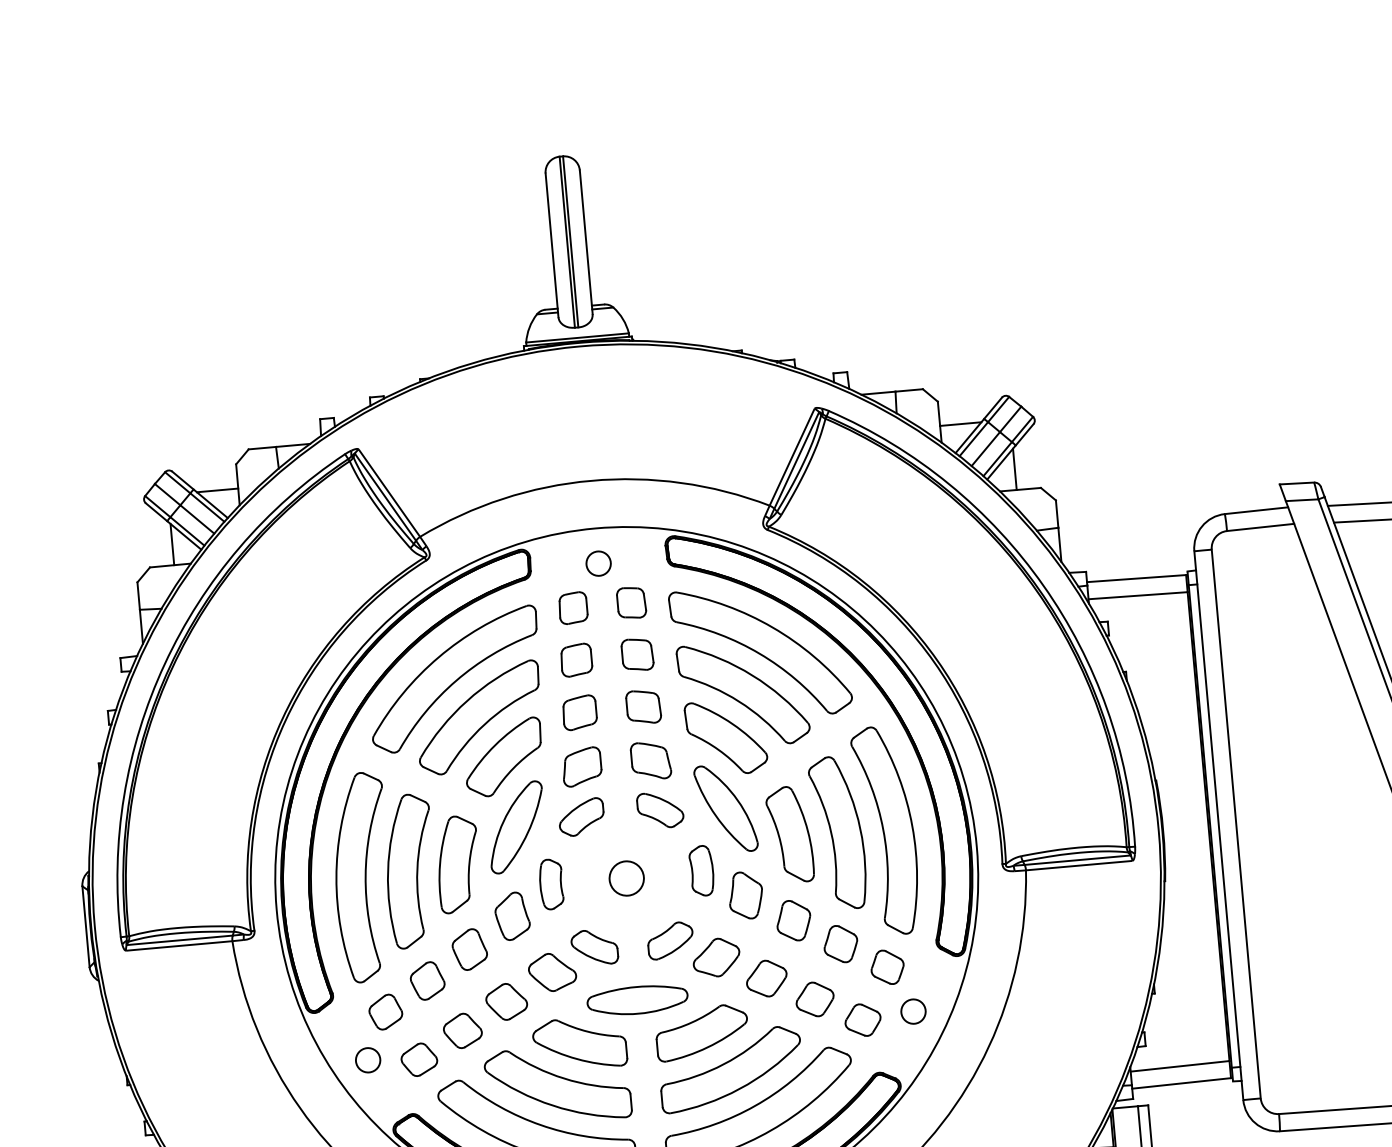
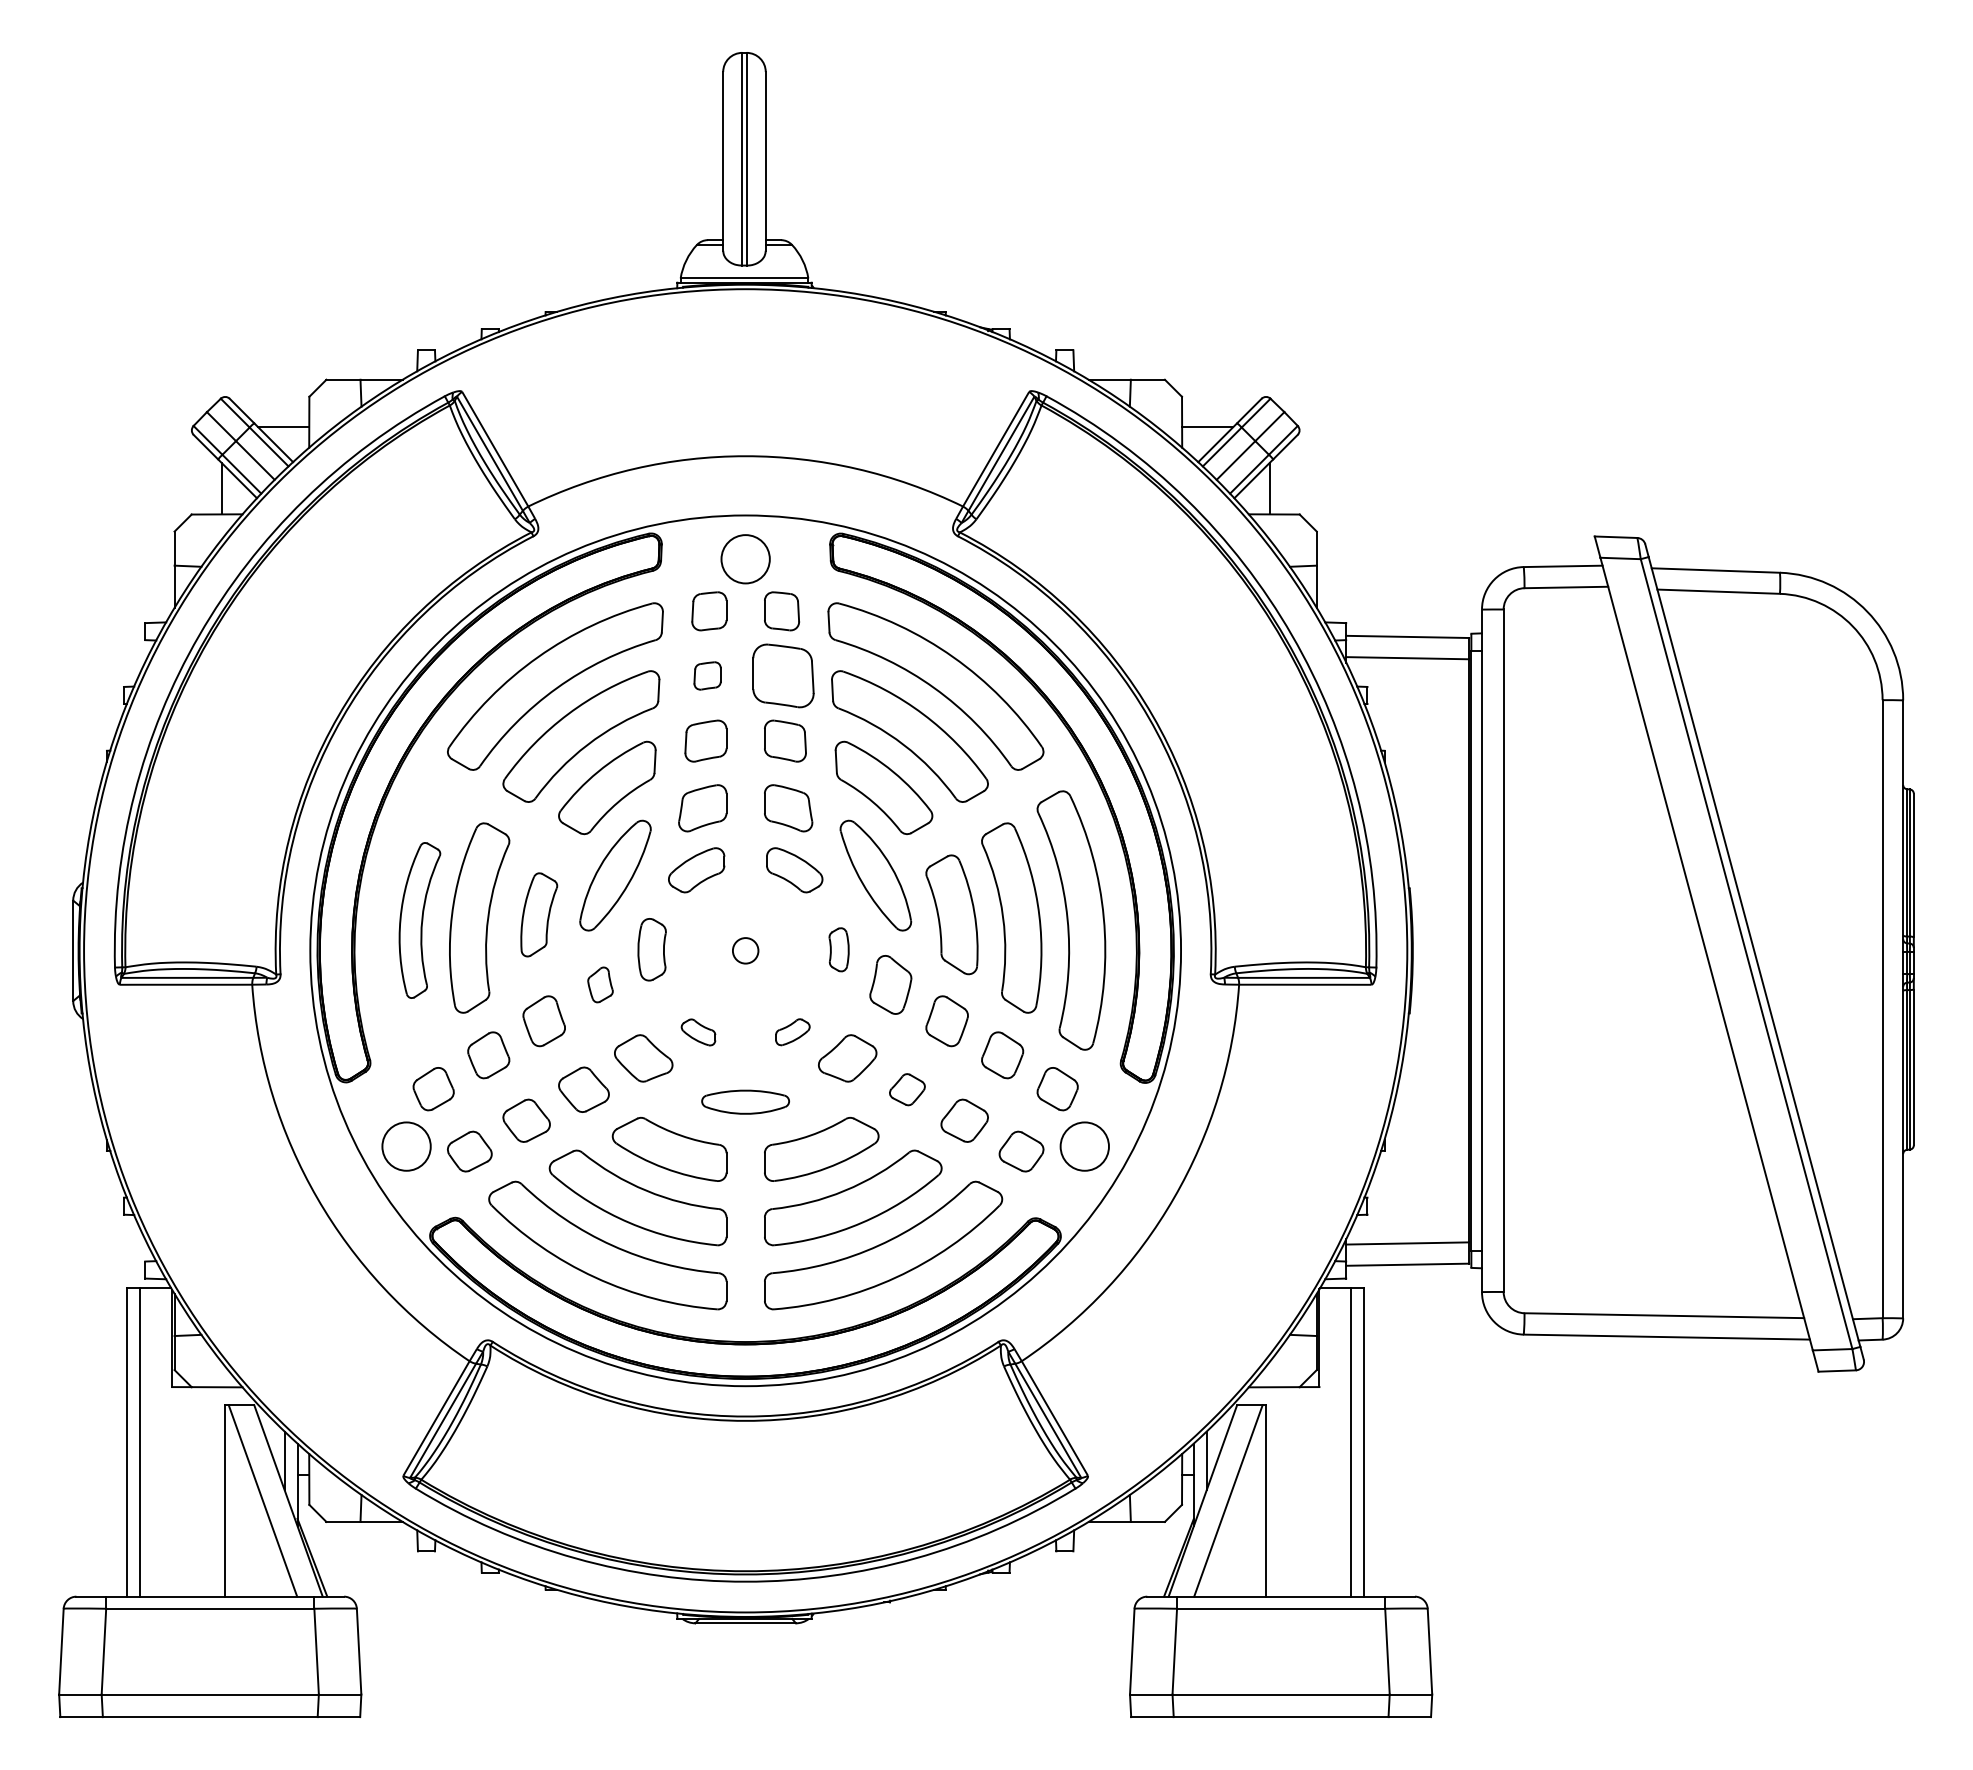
circle: (598, 563) -> (745, 559), size x1.6
part: (637, 654) -> (783, 675), size x1.6
part: (576, 659) -> (707, 675), size x0.7
part: (457, 864) -> (538, 914), size x0.7
part: (701, 870) -> (838, 949), size x0.7
part: (362, 877) -> (419, 920), size x0.6
circle: (626, 878) -> (745, 950), size x0.6
part: (512, 916) -> (600, 984), size x0.6
part: (670, 940) -> (792, 1031), size x0.6
part: (594, 947) -> (698, 1032), size x0.6
part: (766, 978) -> (907, 1089), size x0.7
part: (637, 999) -> (745, 1101), size x0.7
circle: (913, 1011) -> (1084, 1146), size x1.6
circle: (368, 1060) -> (406, 1146), size x1.6

